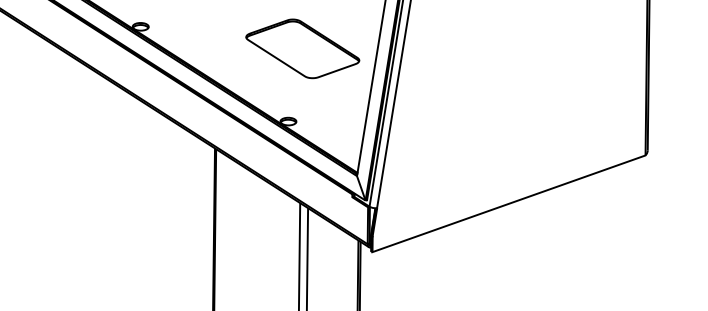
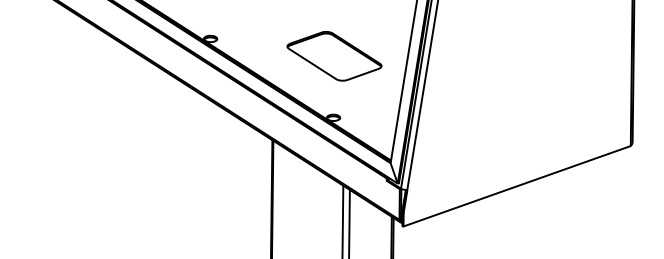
part: (302, 49) -> (334, 56), moved

